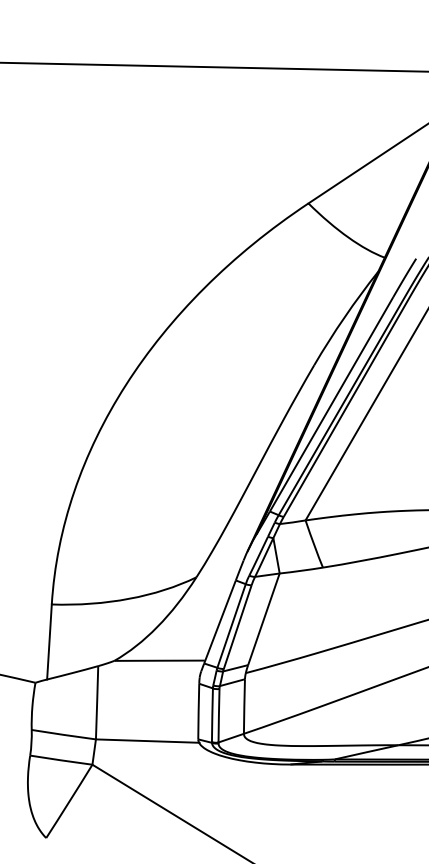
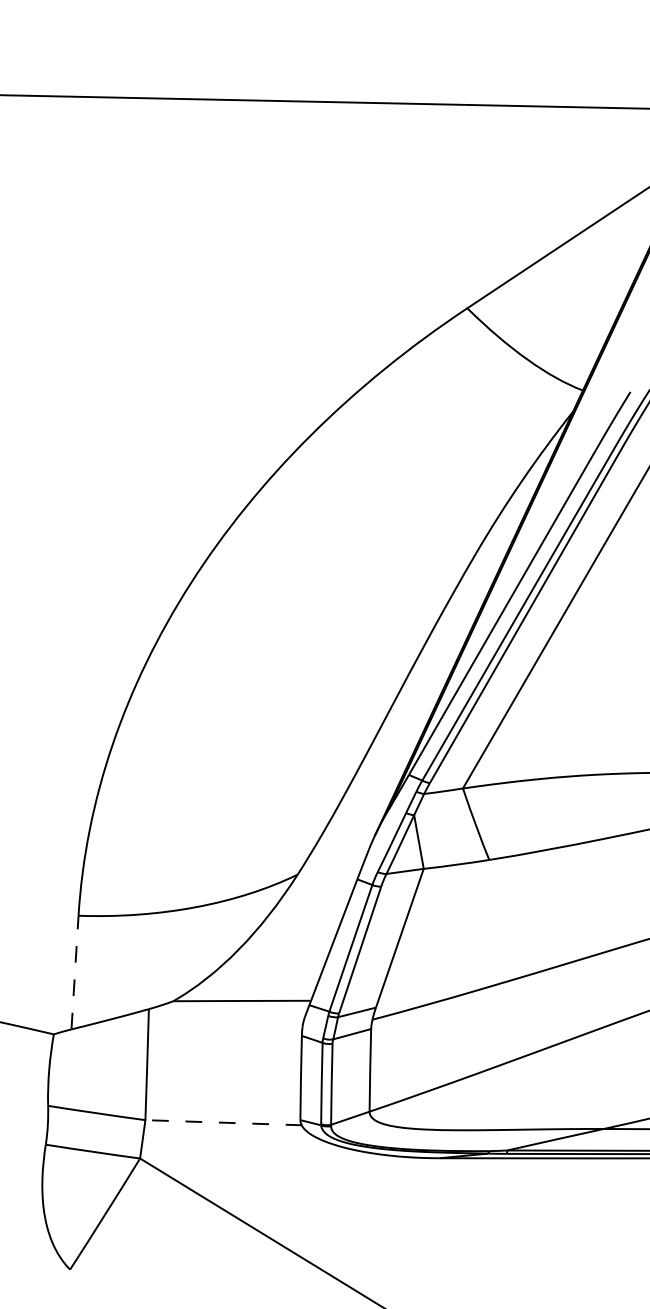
line: (49, 641) -> (75, 971), solid -> dashed
line: (147, 741) -> (223, 1123), solid -> dashed

